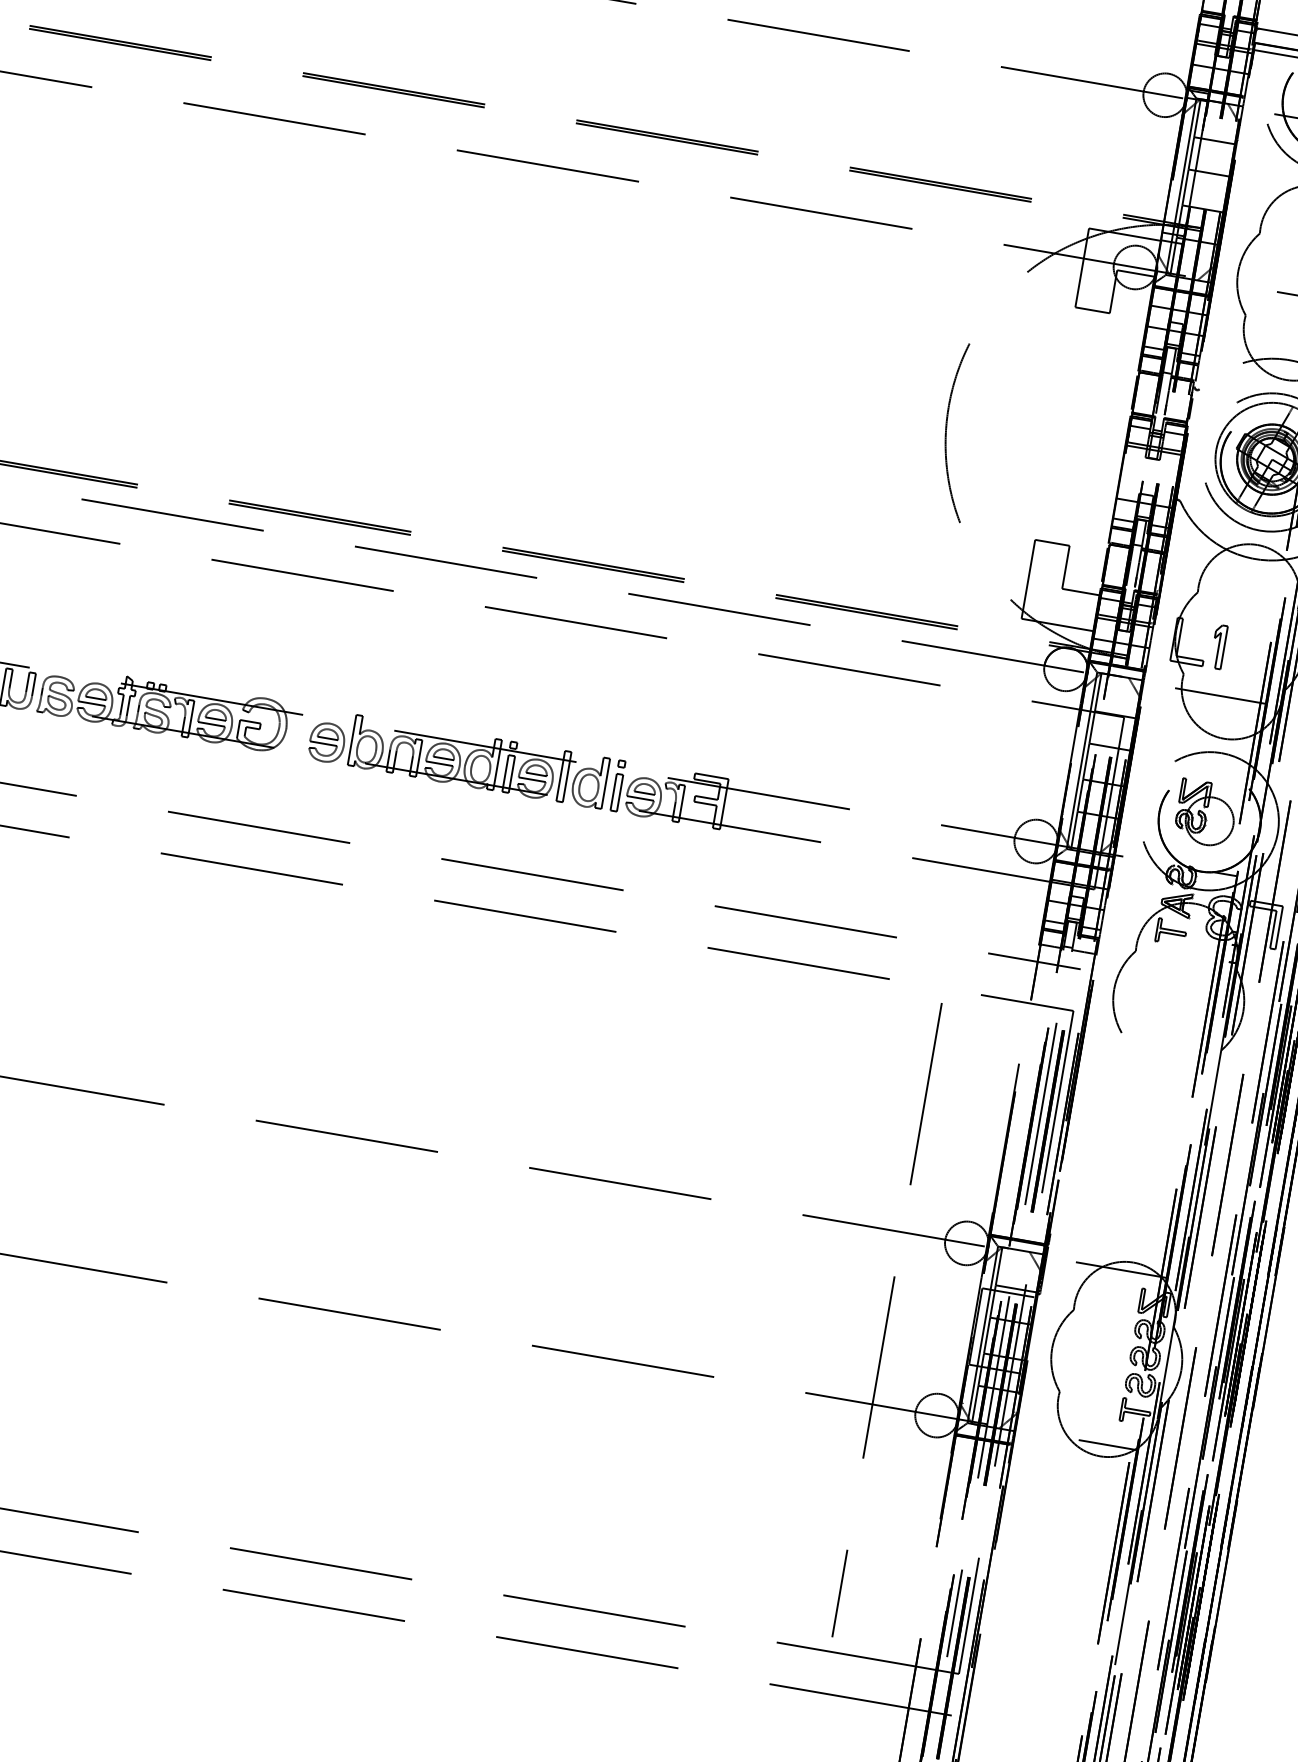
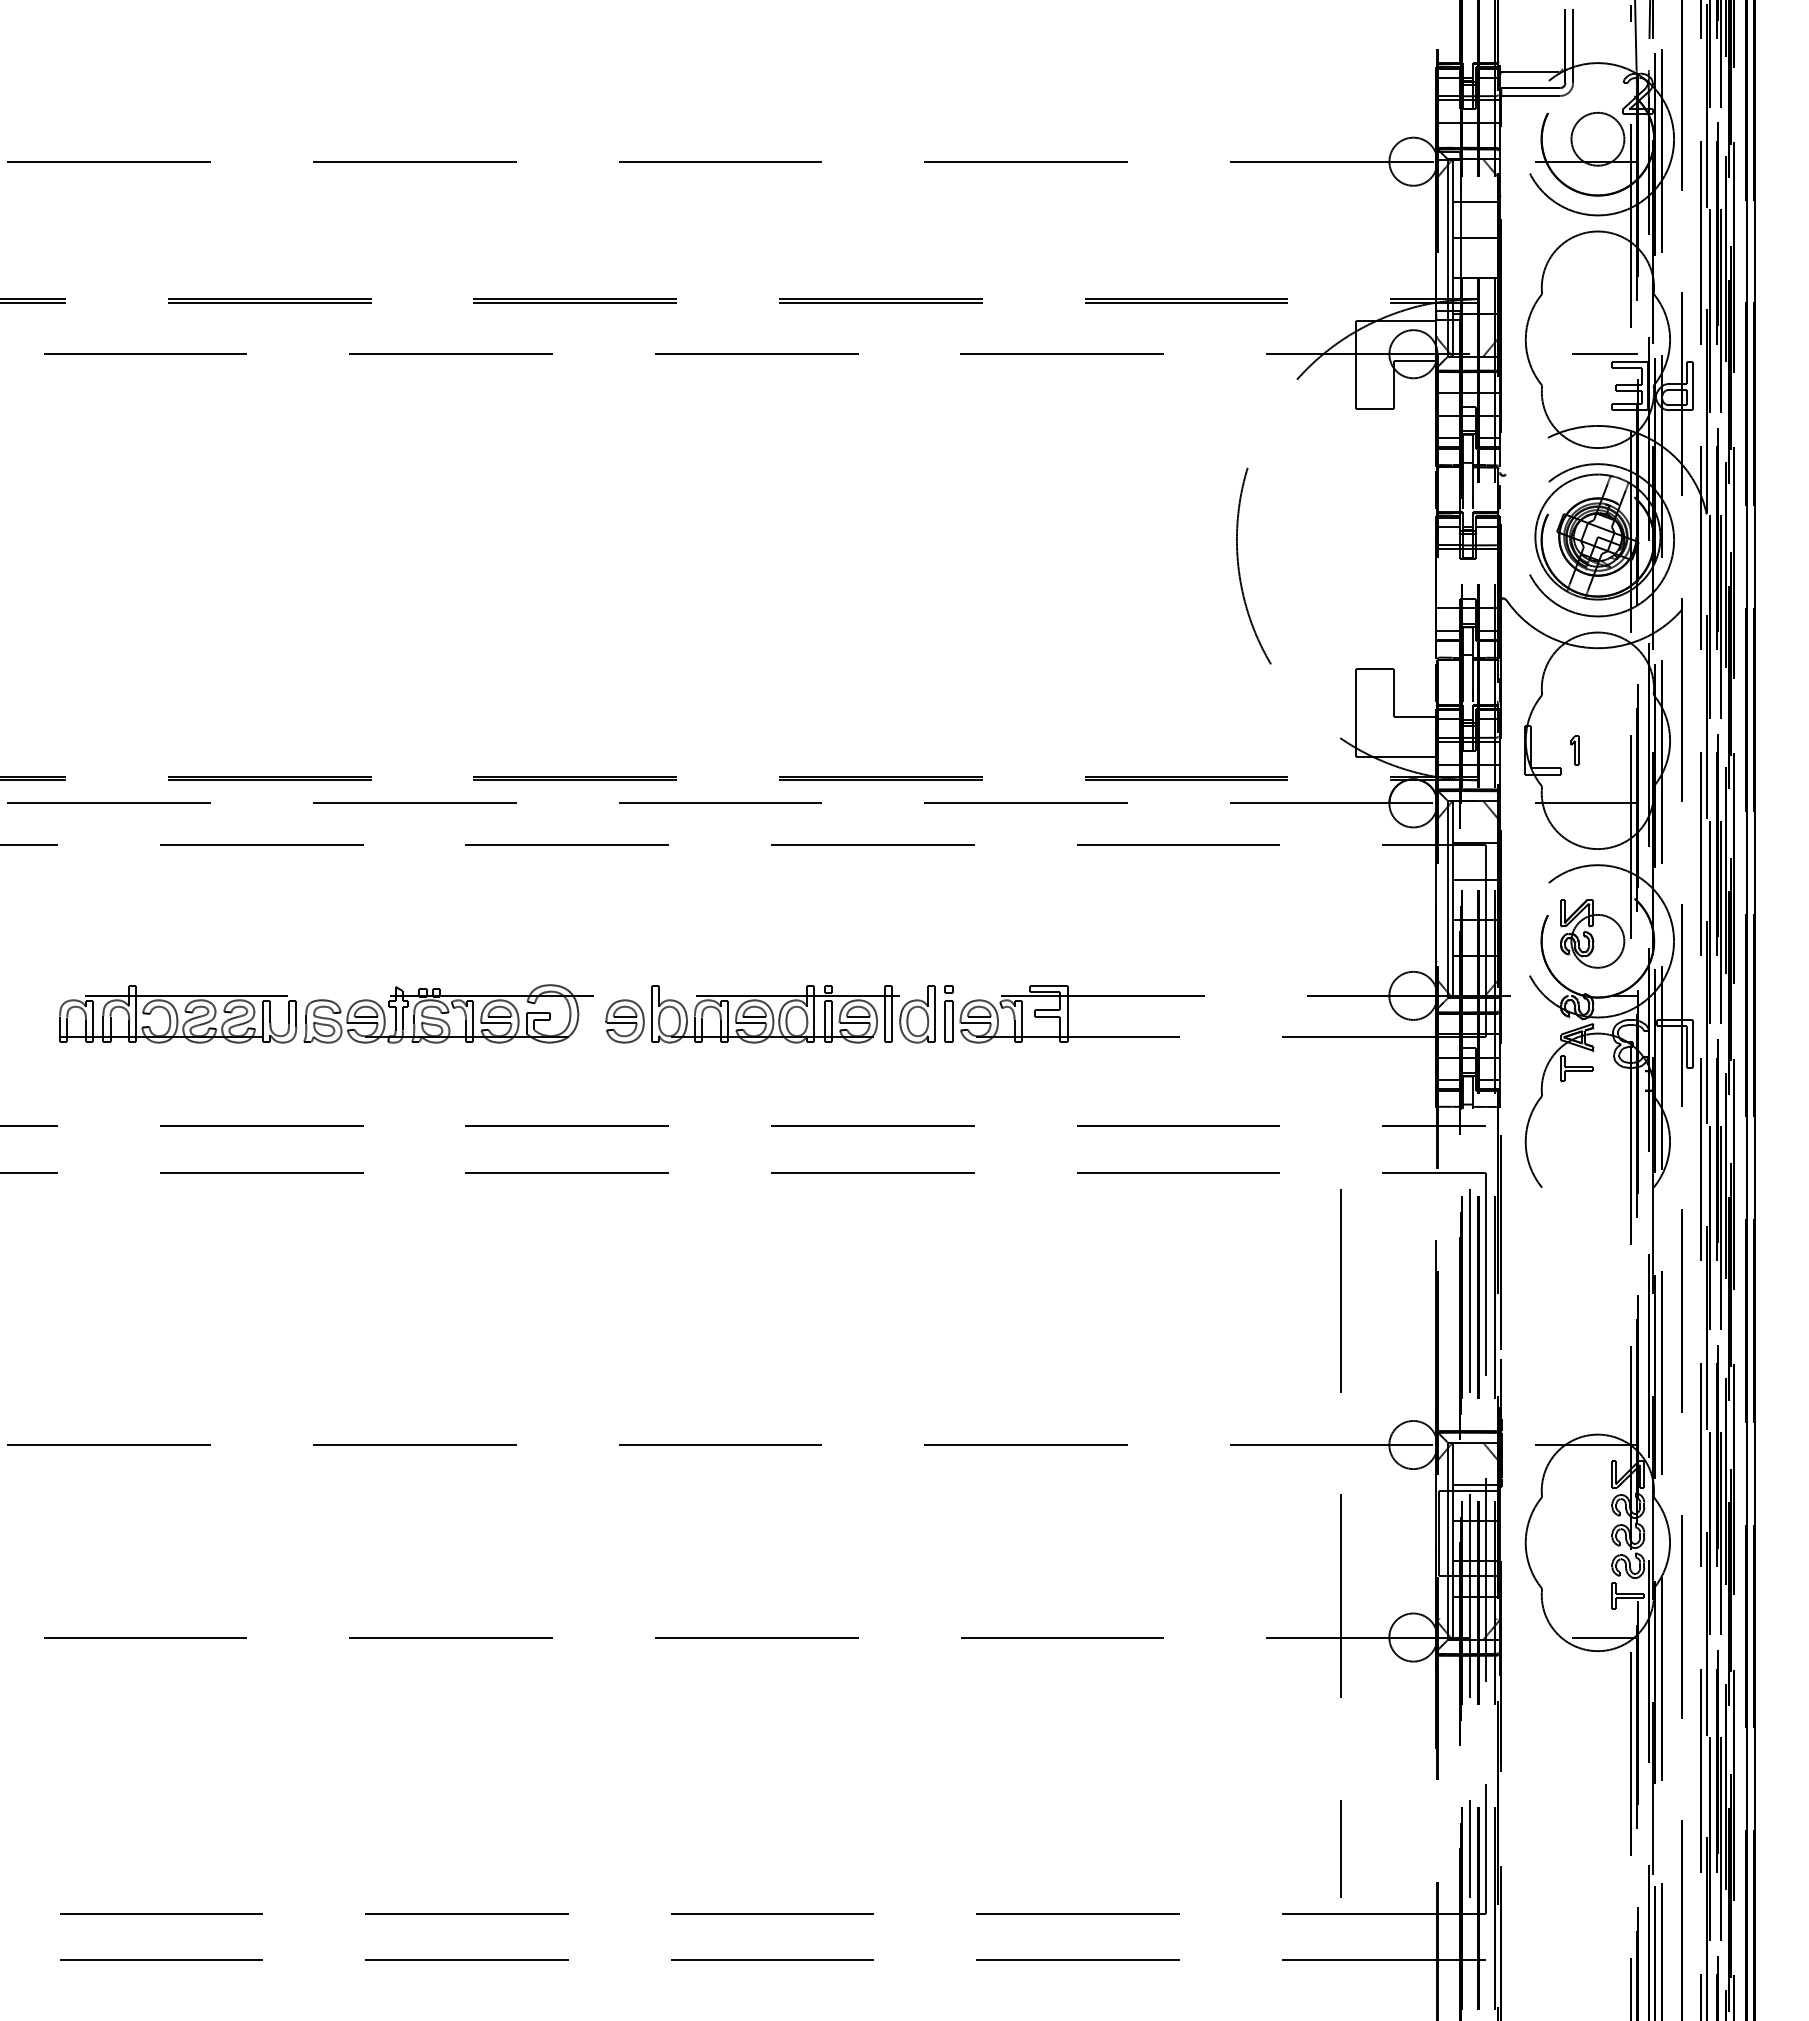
part: (1218, 646) -> (1574, 750), size x0.6

